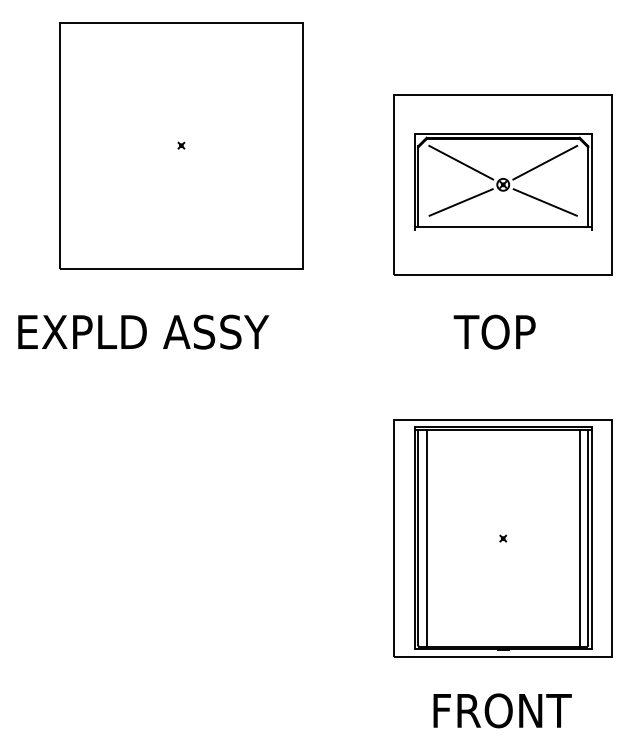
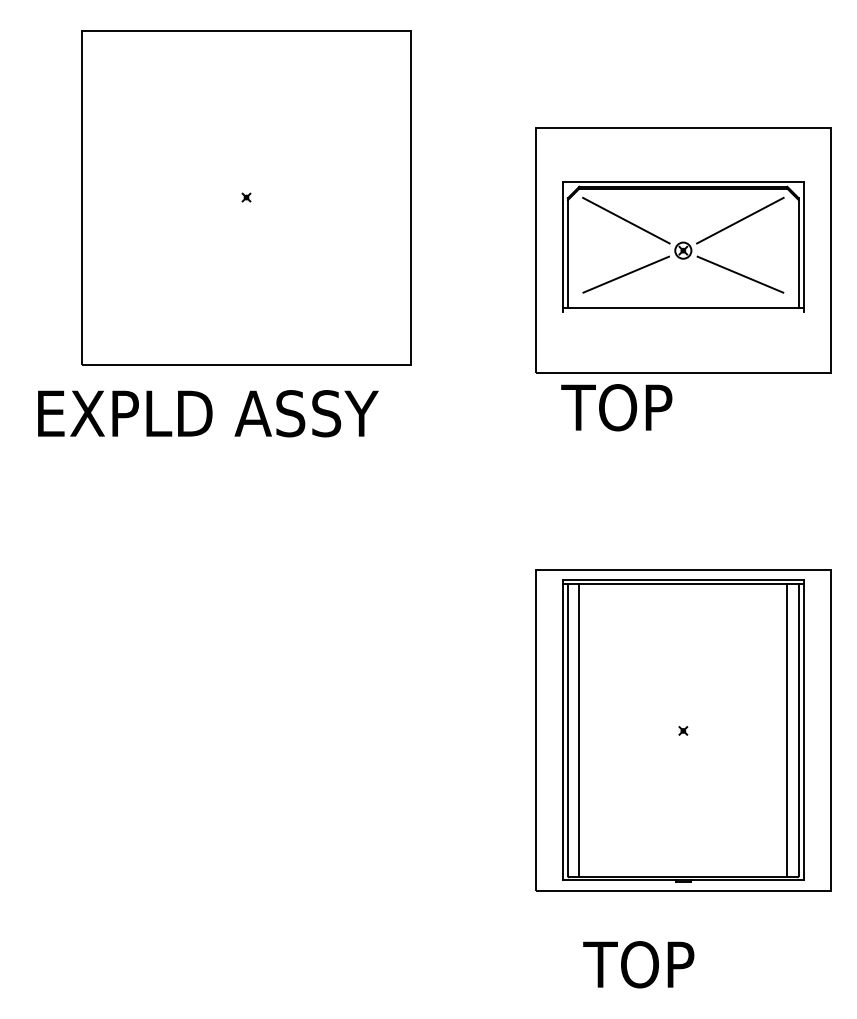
text: (143, 332) -> (208, 413), moved
text: (494, 332) -> (616, 407), moved
text: (500, 710) -> (679, 964), FRONT -> TOP

